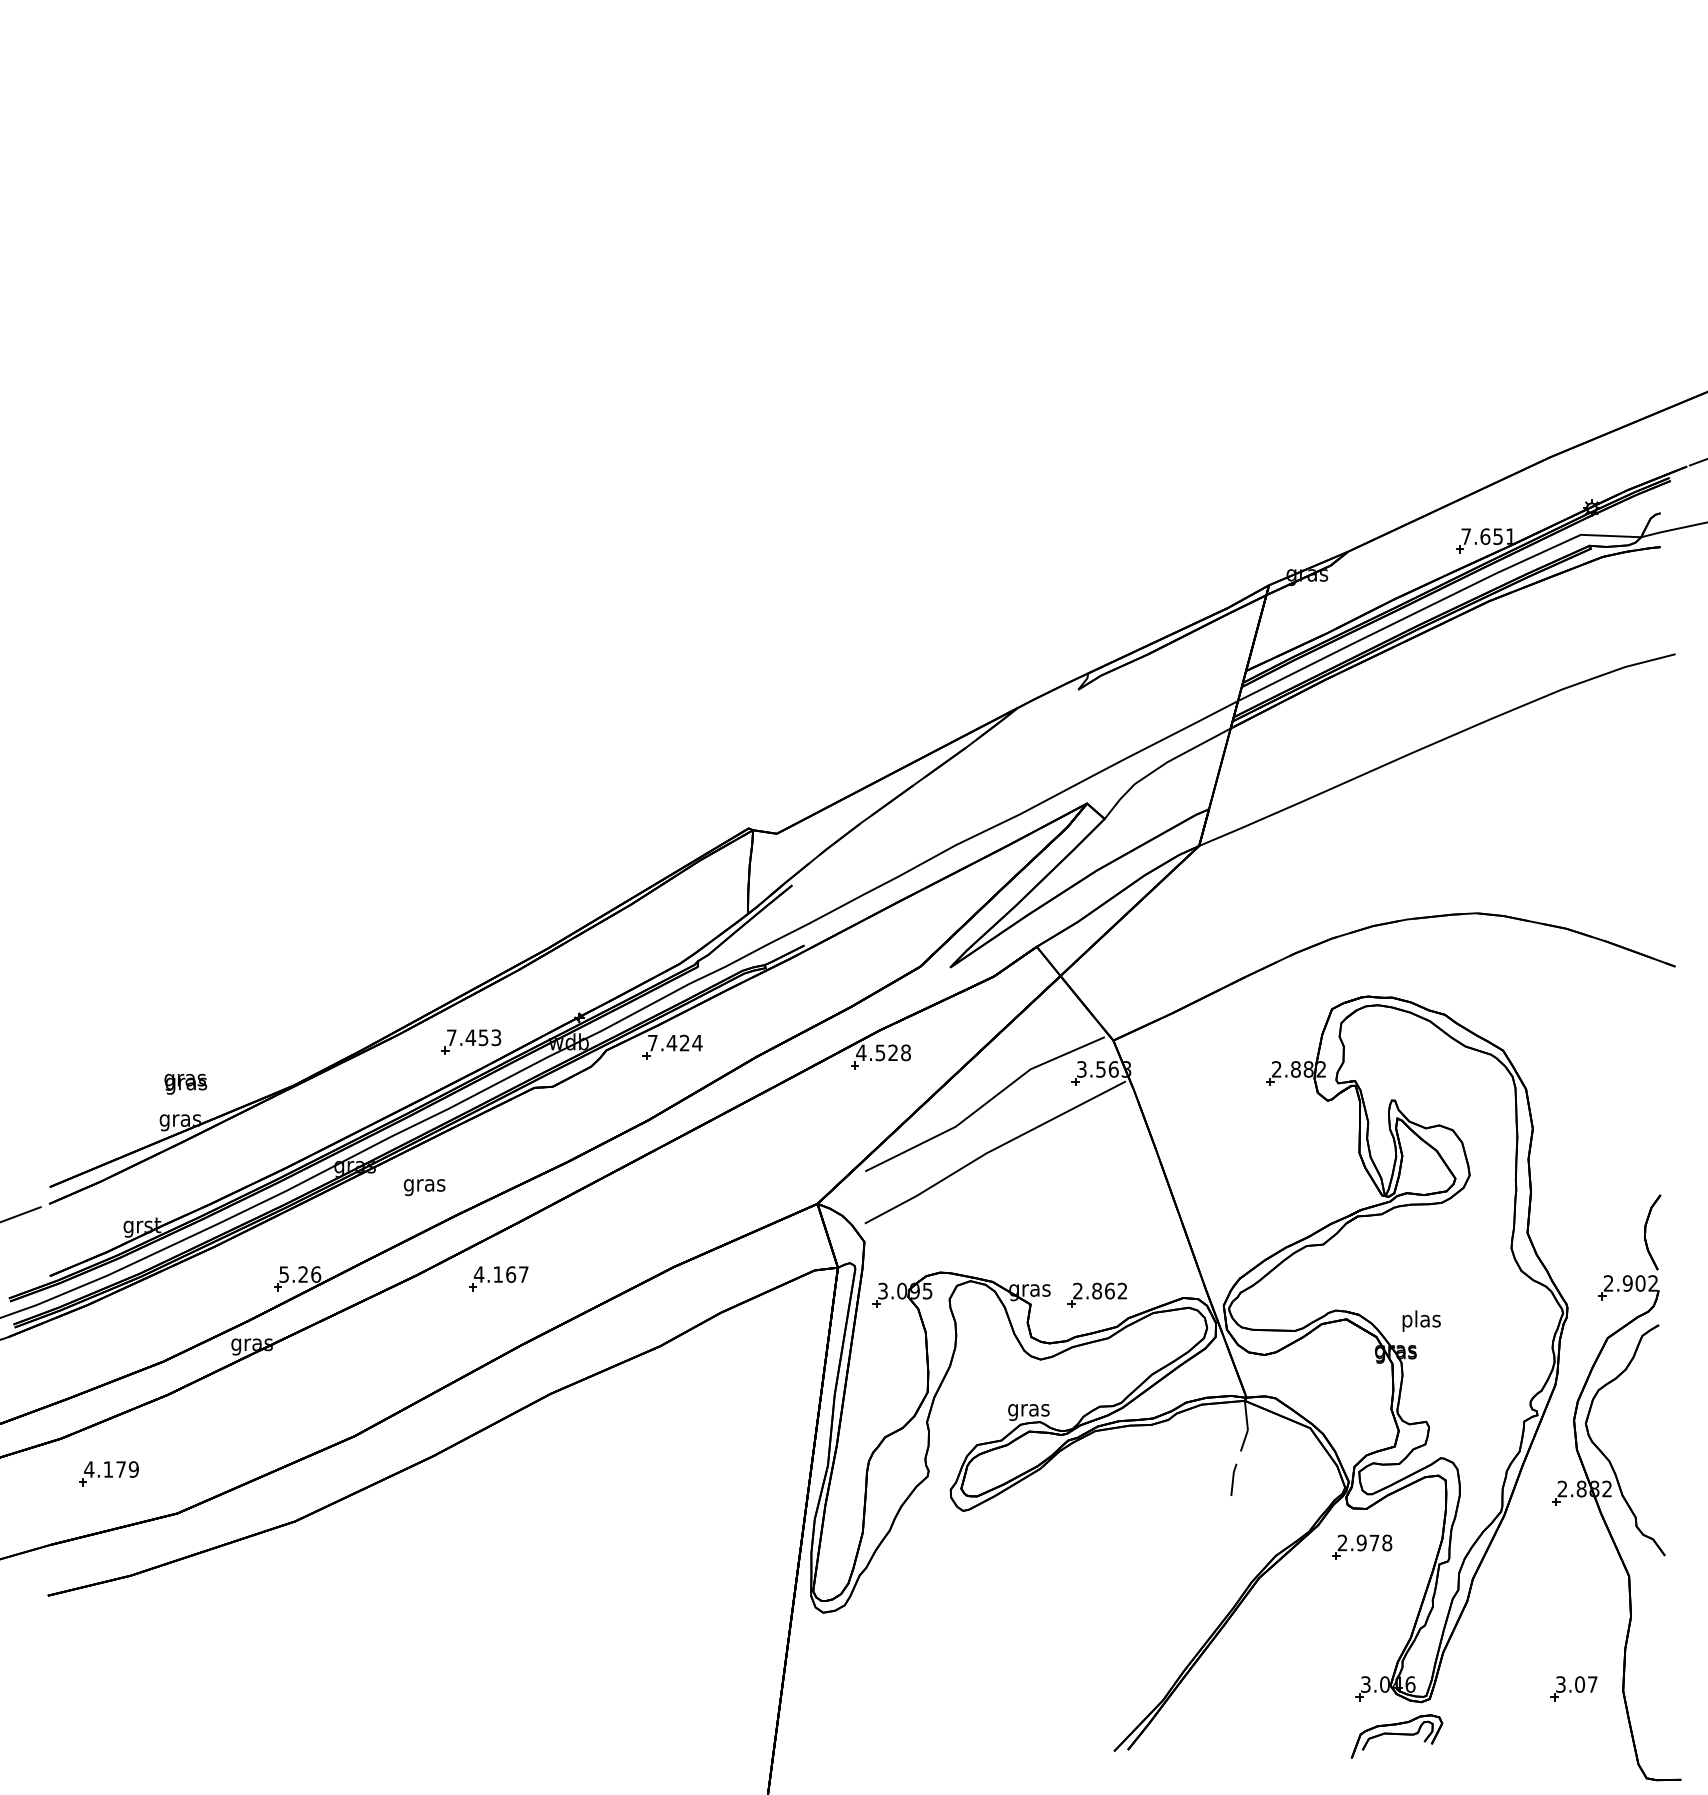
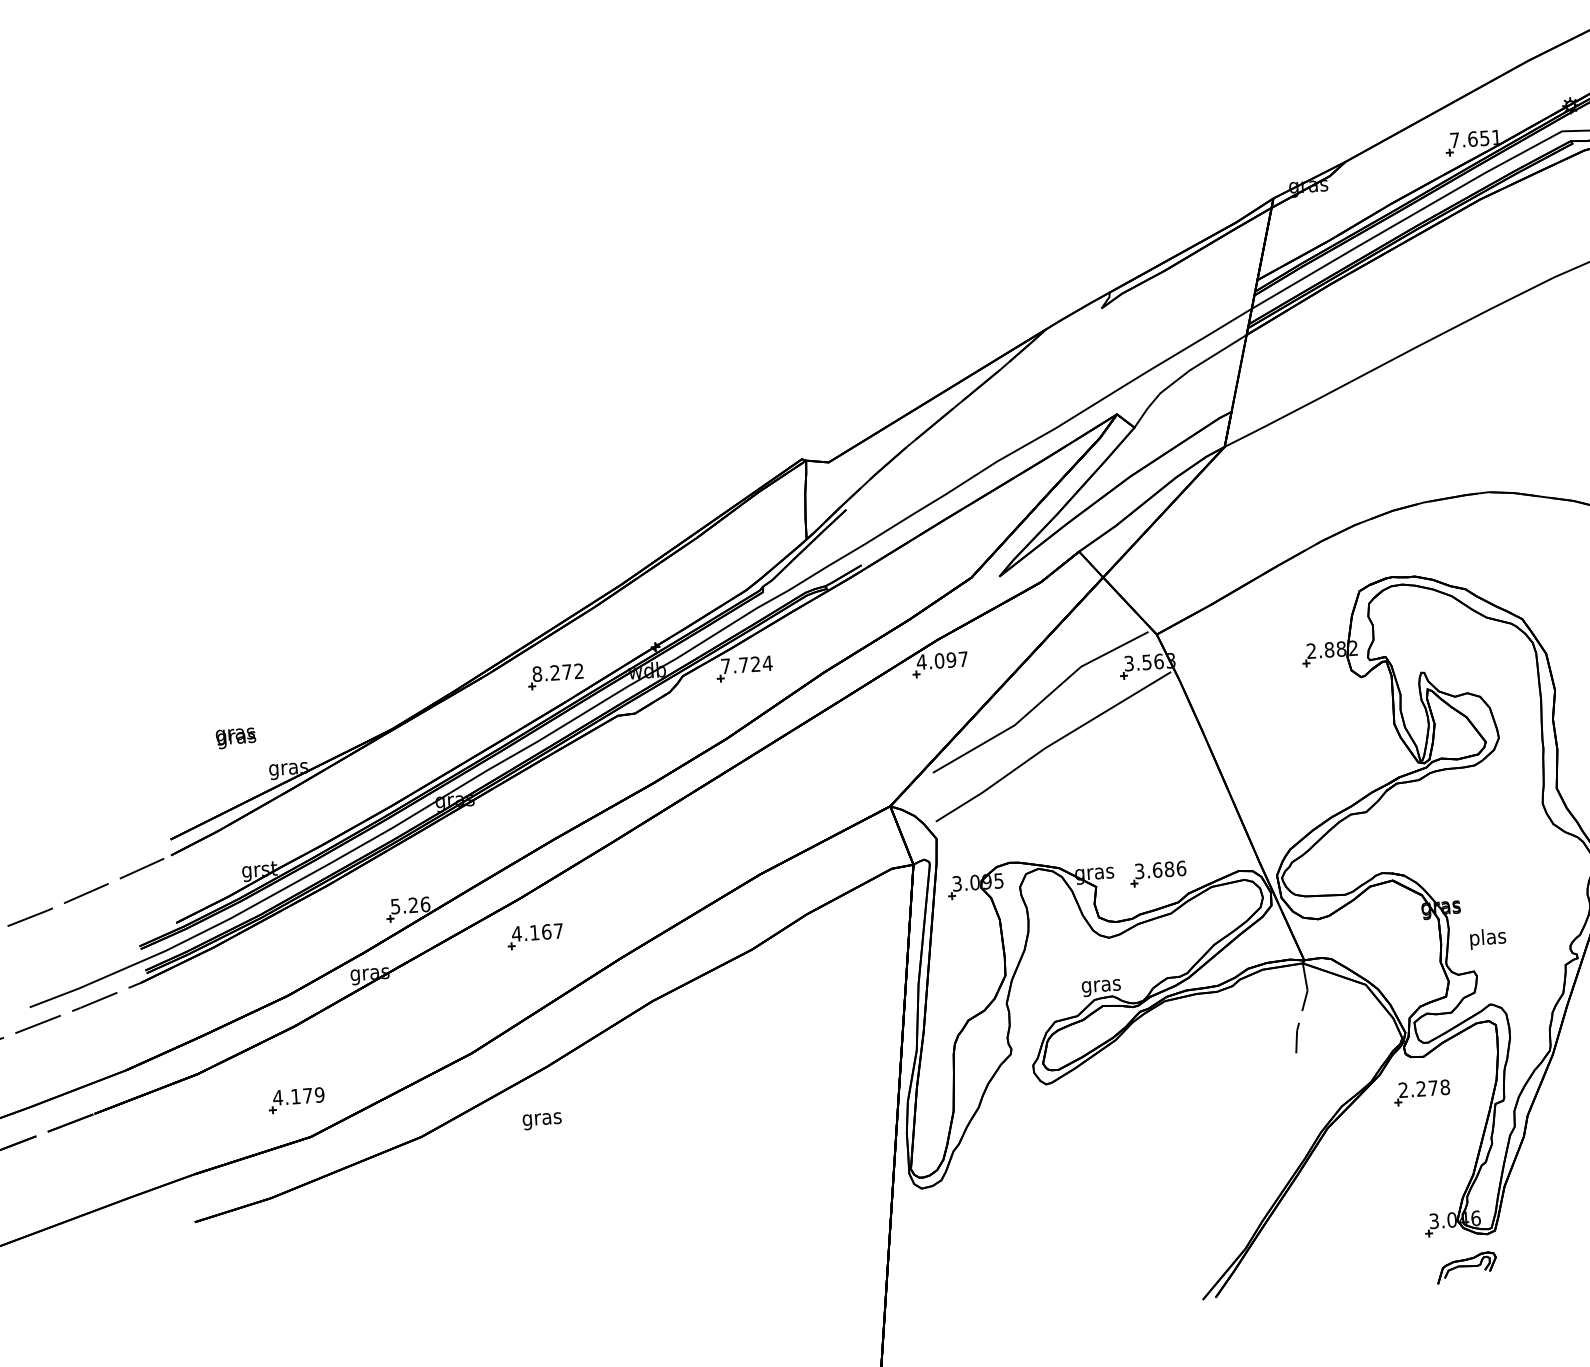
text: (473, 1037) -> (557, 672), 7.453 -> 8.272
text: (671, 1043) -> (743, 665), 7.424 -> 7.724
text: (892, 1052) -> (950, 659), 4.528 -> 4.097
text: (185, 1083) -> (235, 737), moved
text: (424, 1187) -> (542, 1121), moved
part: (498, 1278) -> (535, 936), moved
text: (1100, 1290) -> (1160, 869), 2.862 -> 3.686
text: (1421, 1320) -> (1487, 938), moved
part: (108, 1473) -> (296, 1100), moved
text: (1361, 1542) -> (1421, 1088), 2.978 -> 2.278
part: (1397, 1736) -> (1467, 1267), size x0.7

